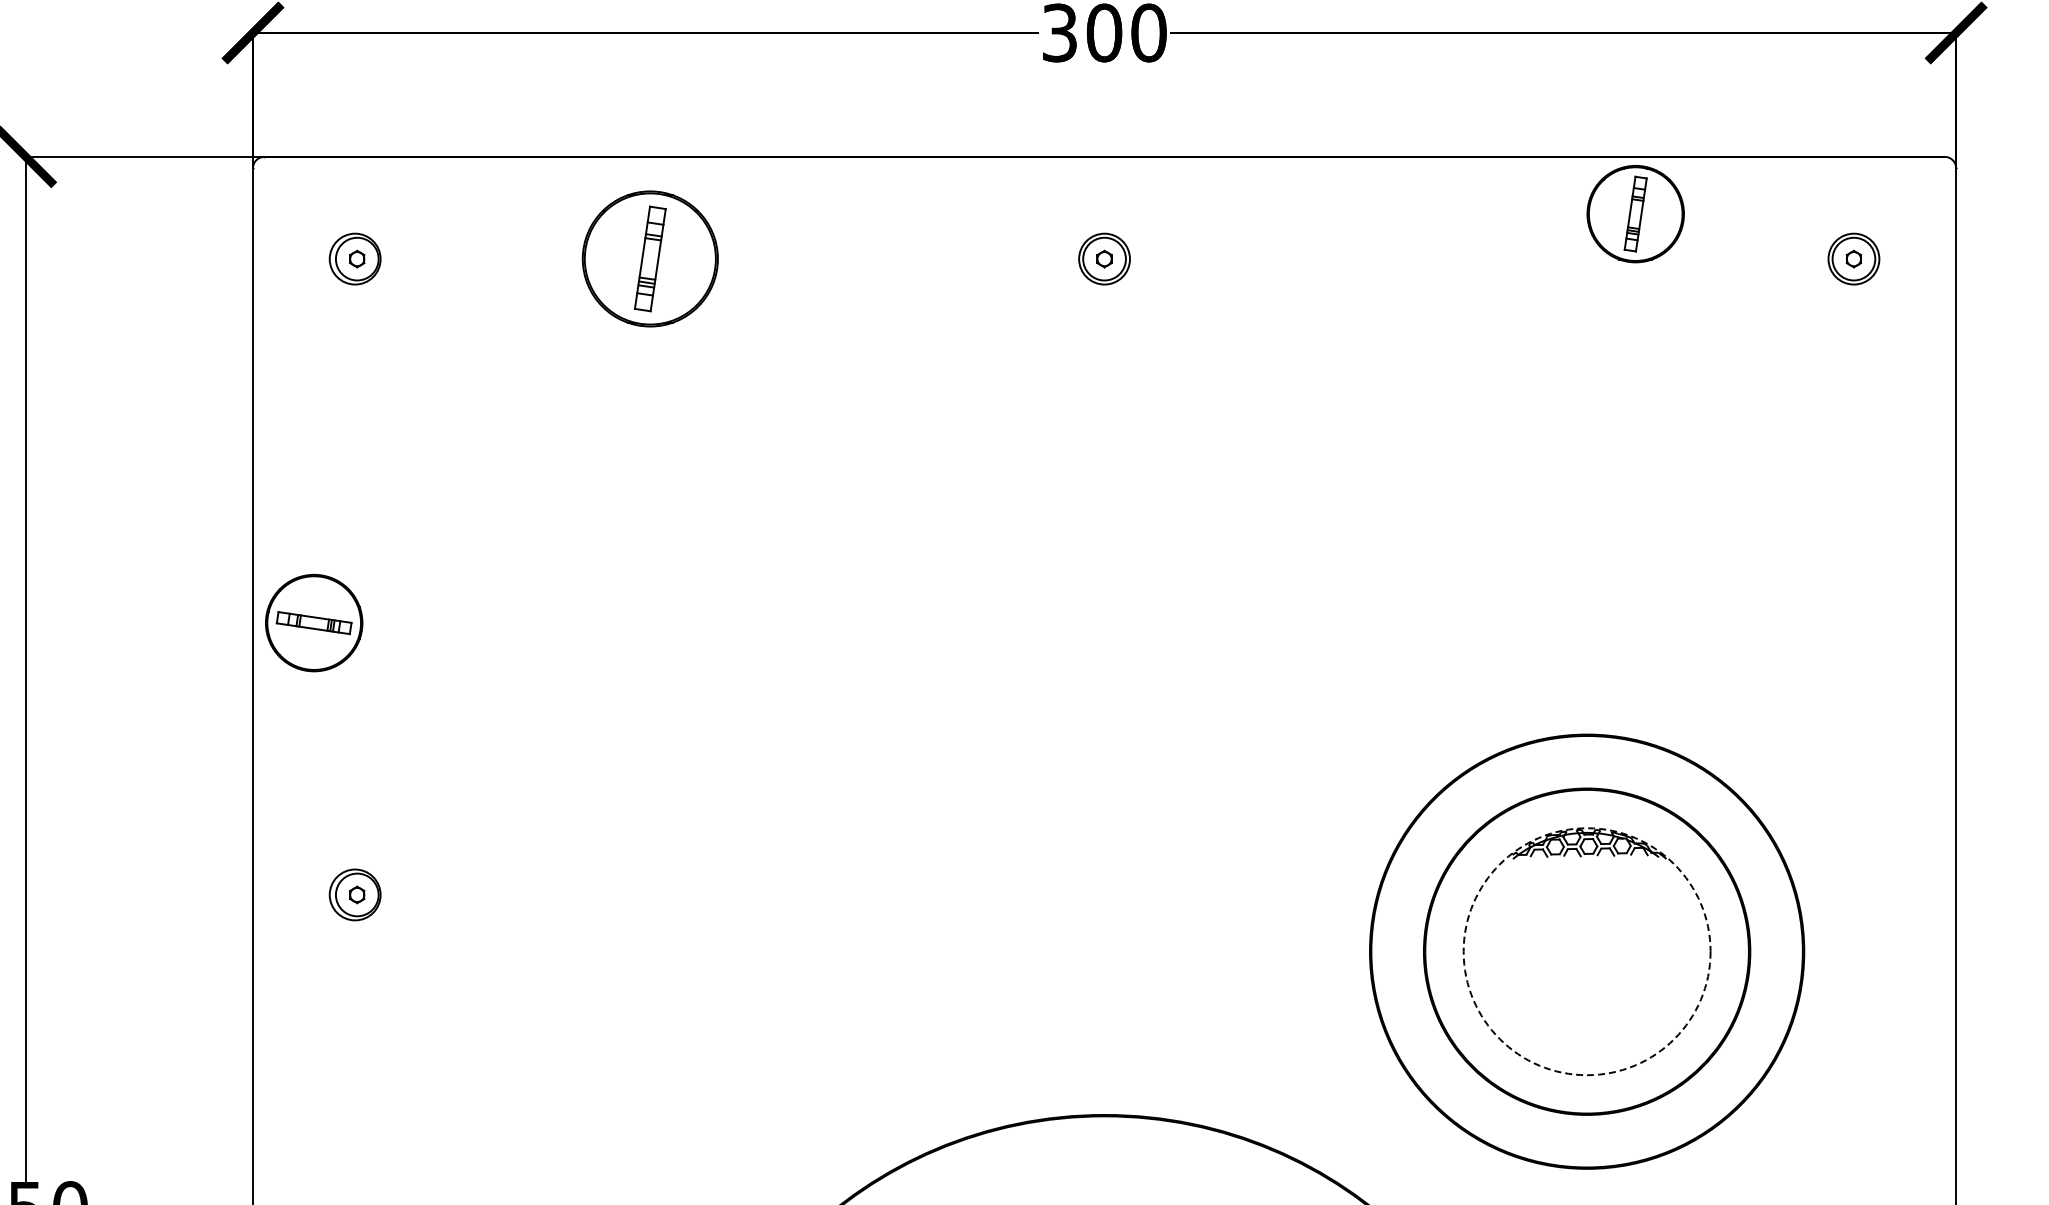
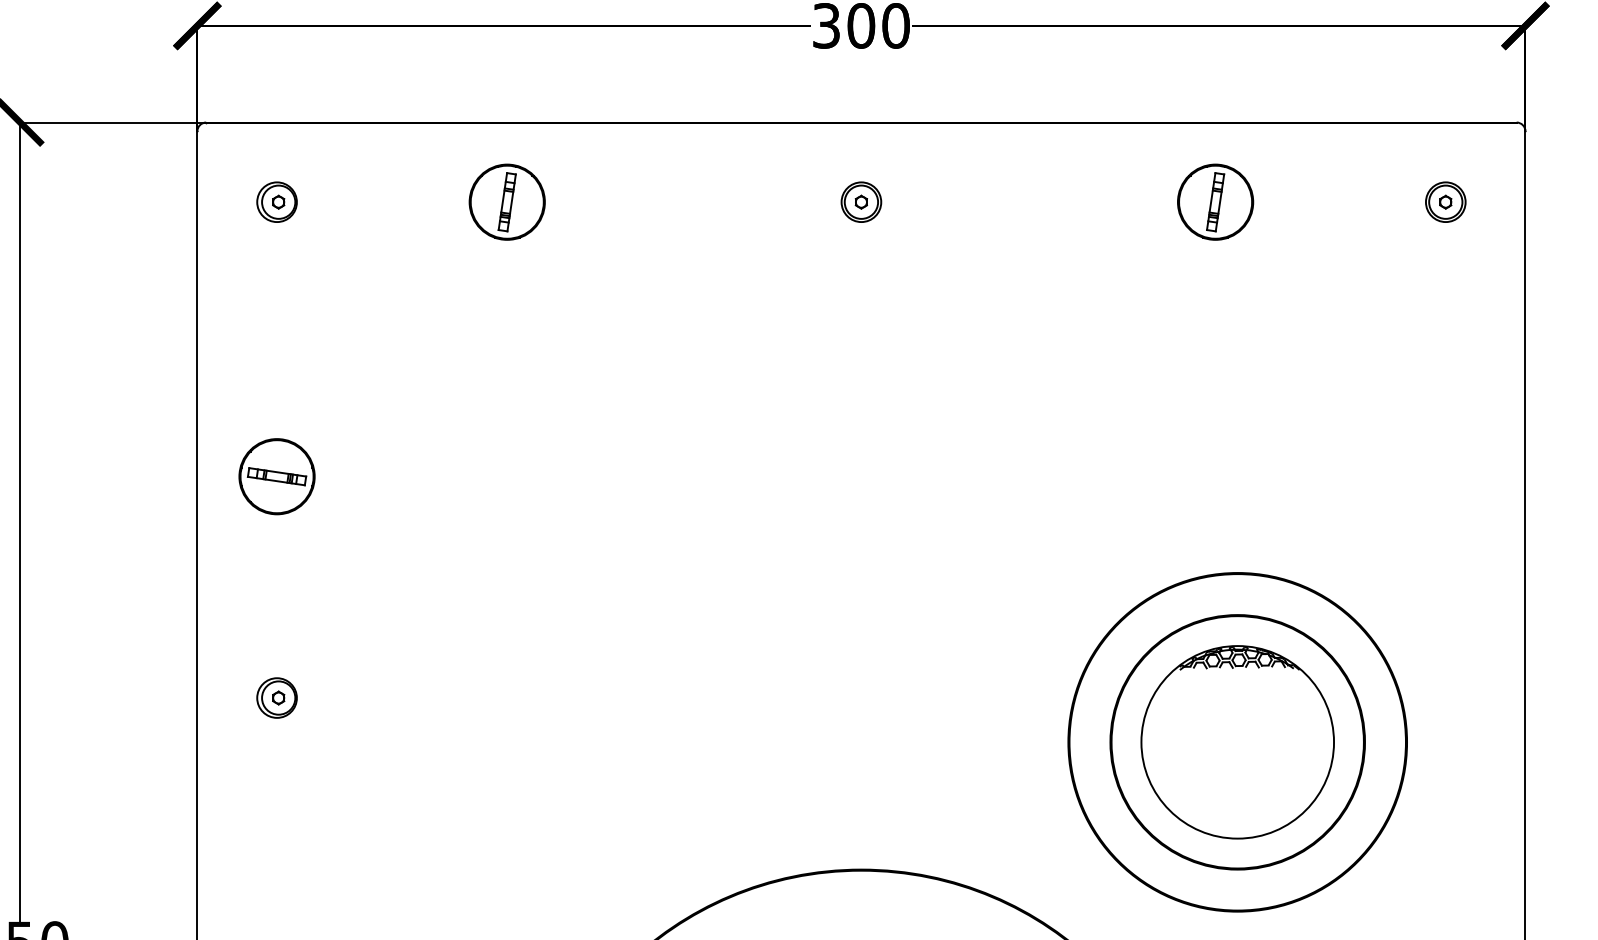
part: (1635, 214) -> (1215, 202), moved
part: (650, 259) -> (507, 202), size x0.71
part: (314, 623) -> (277, 477), moved
circle: (1586, 951) -> (1237, 742), dashed -> solid

